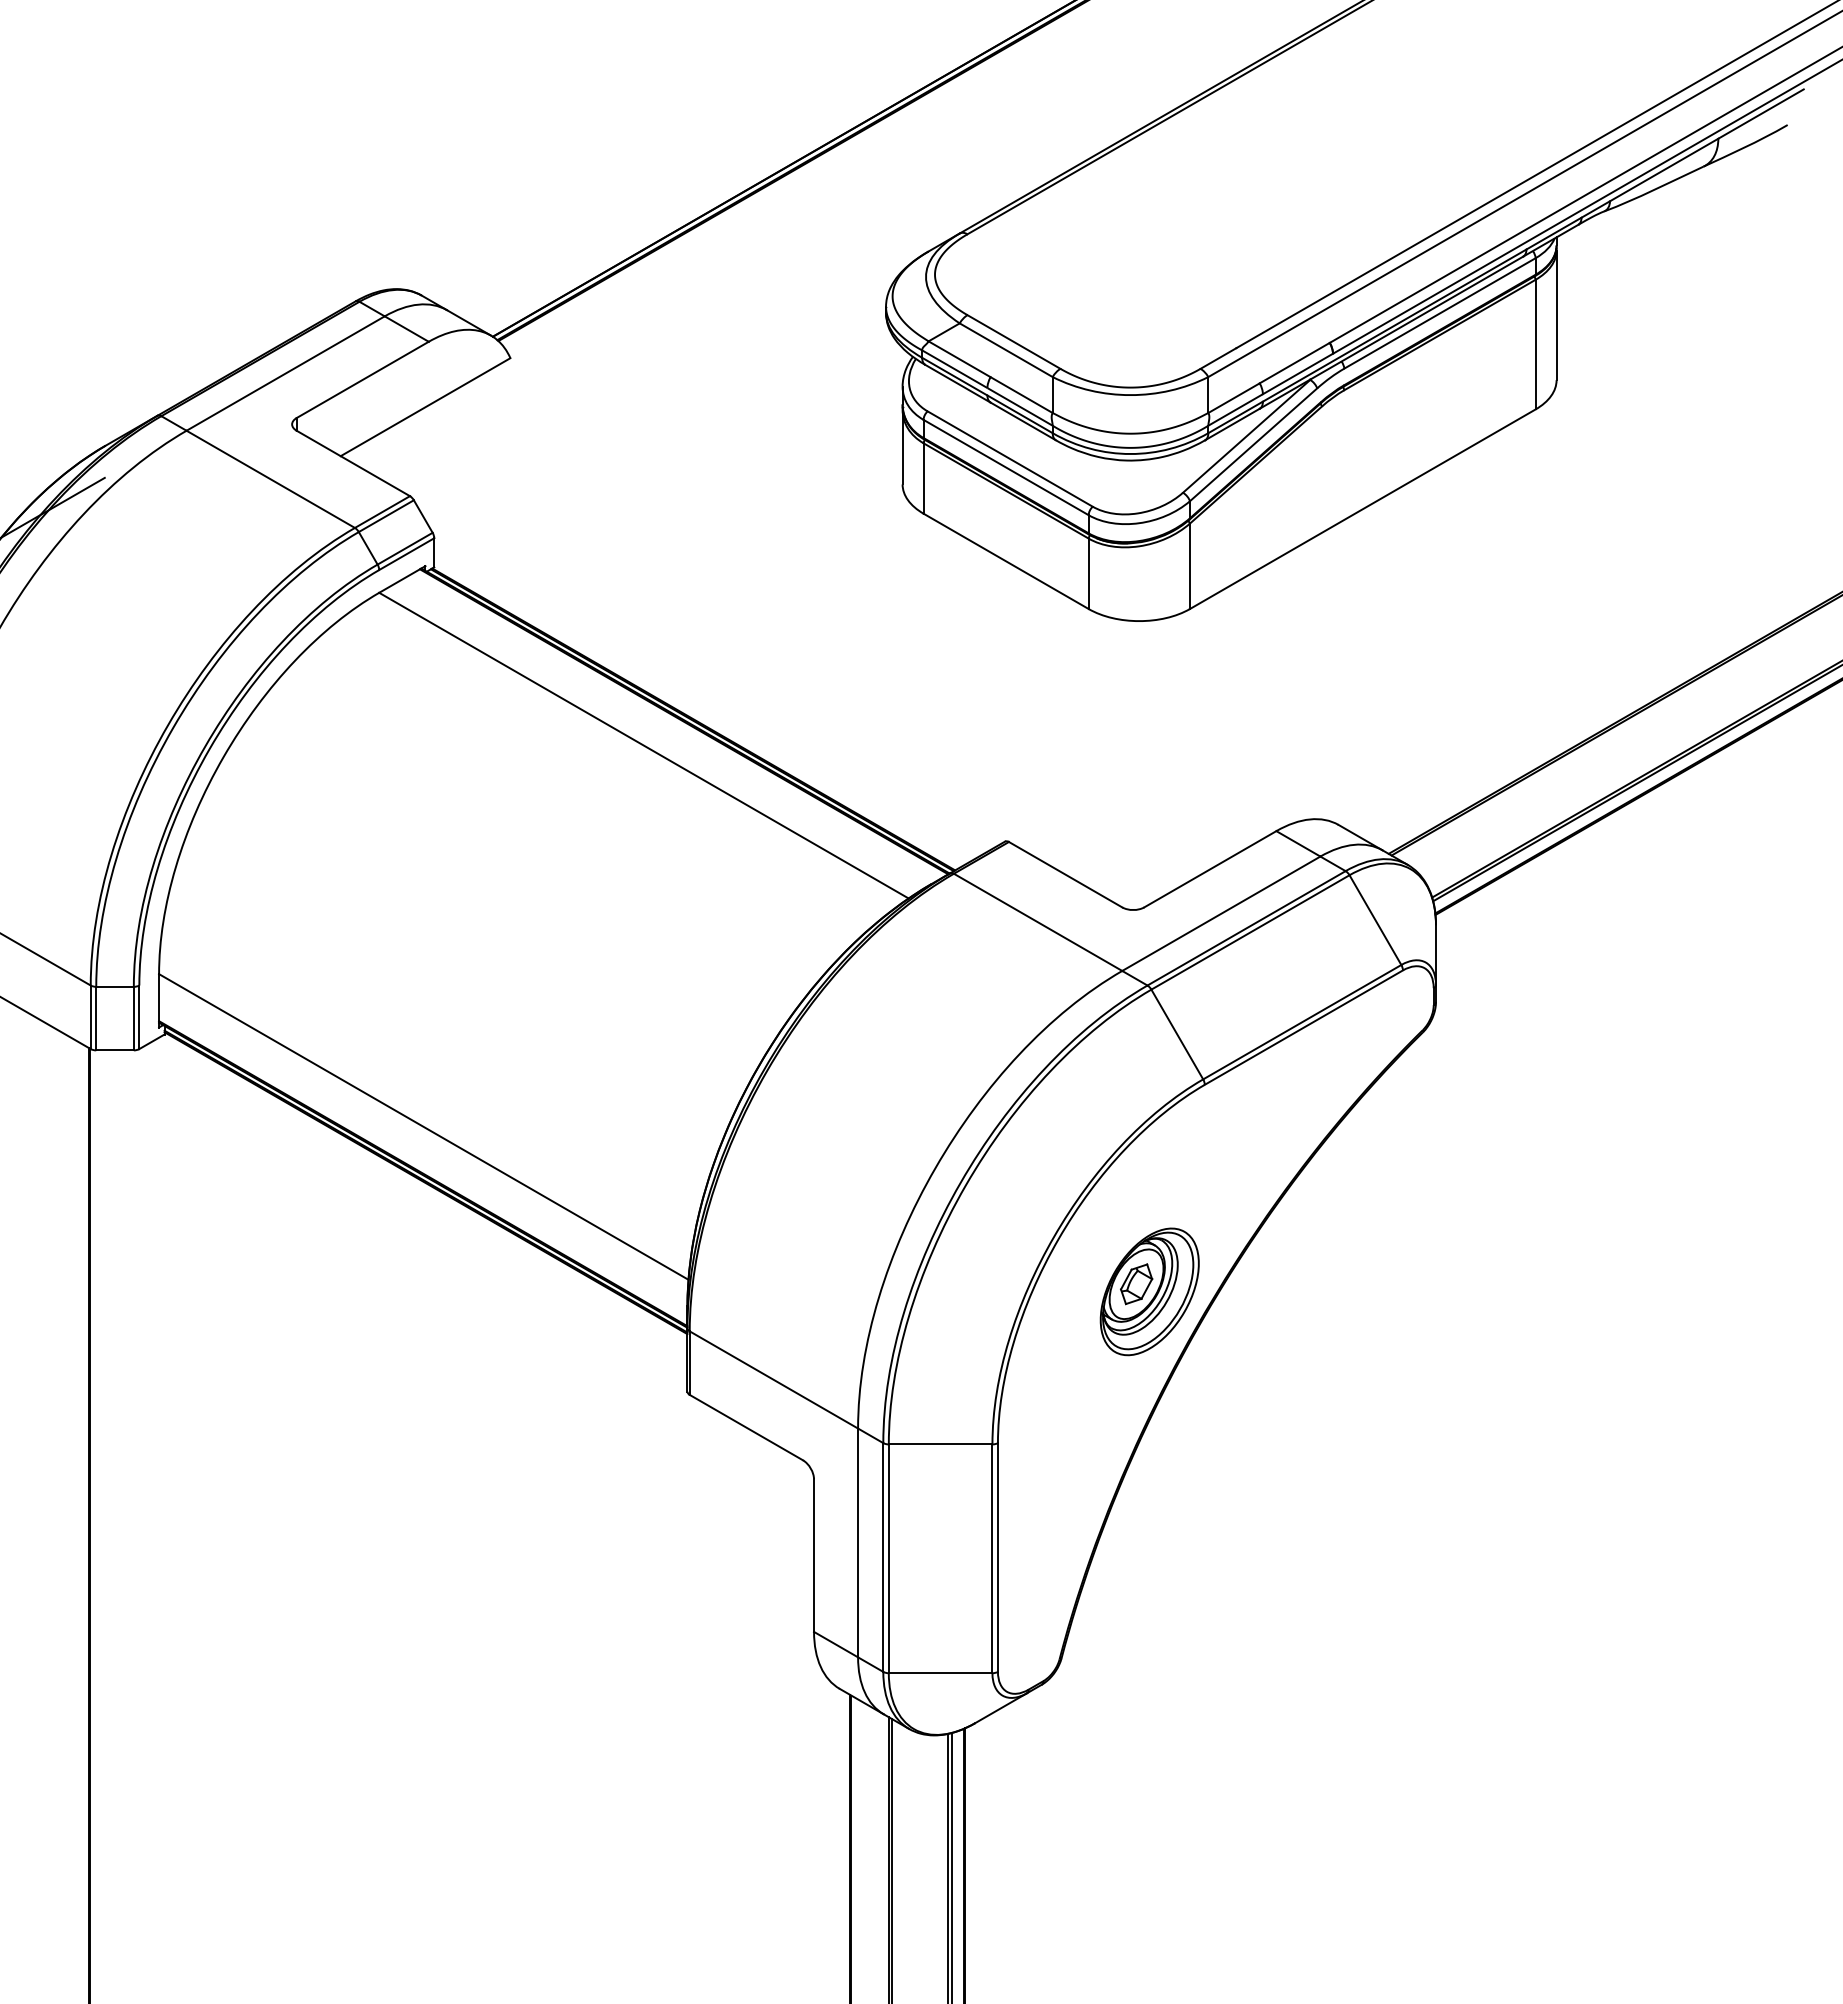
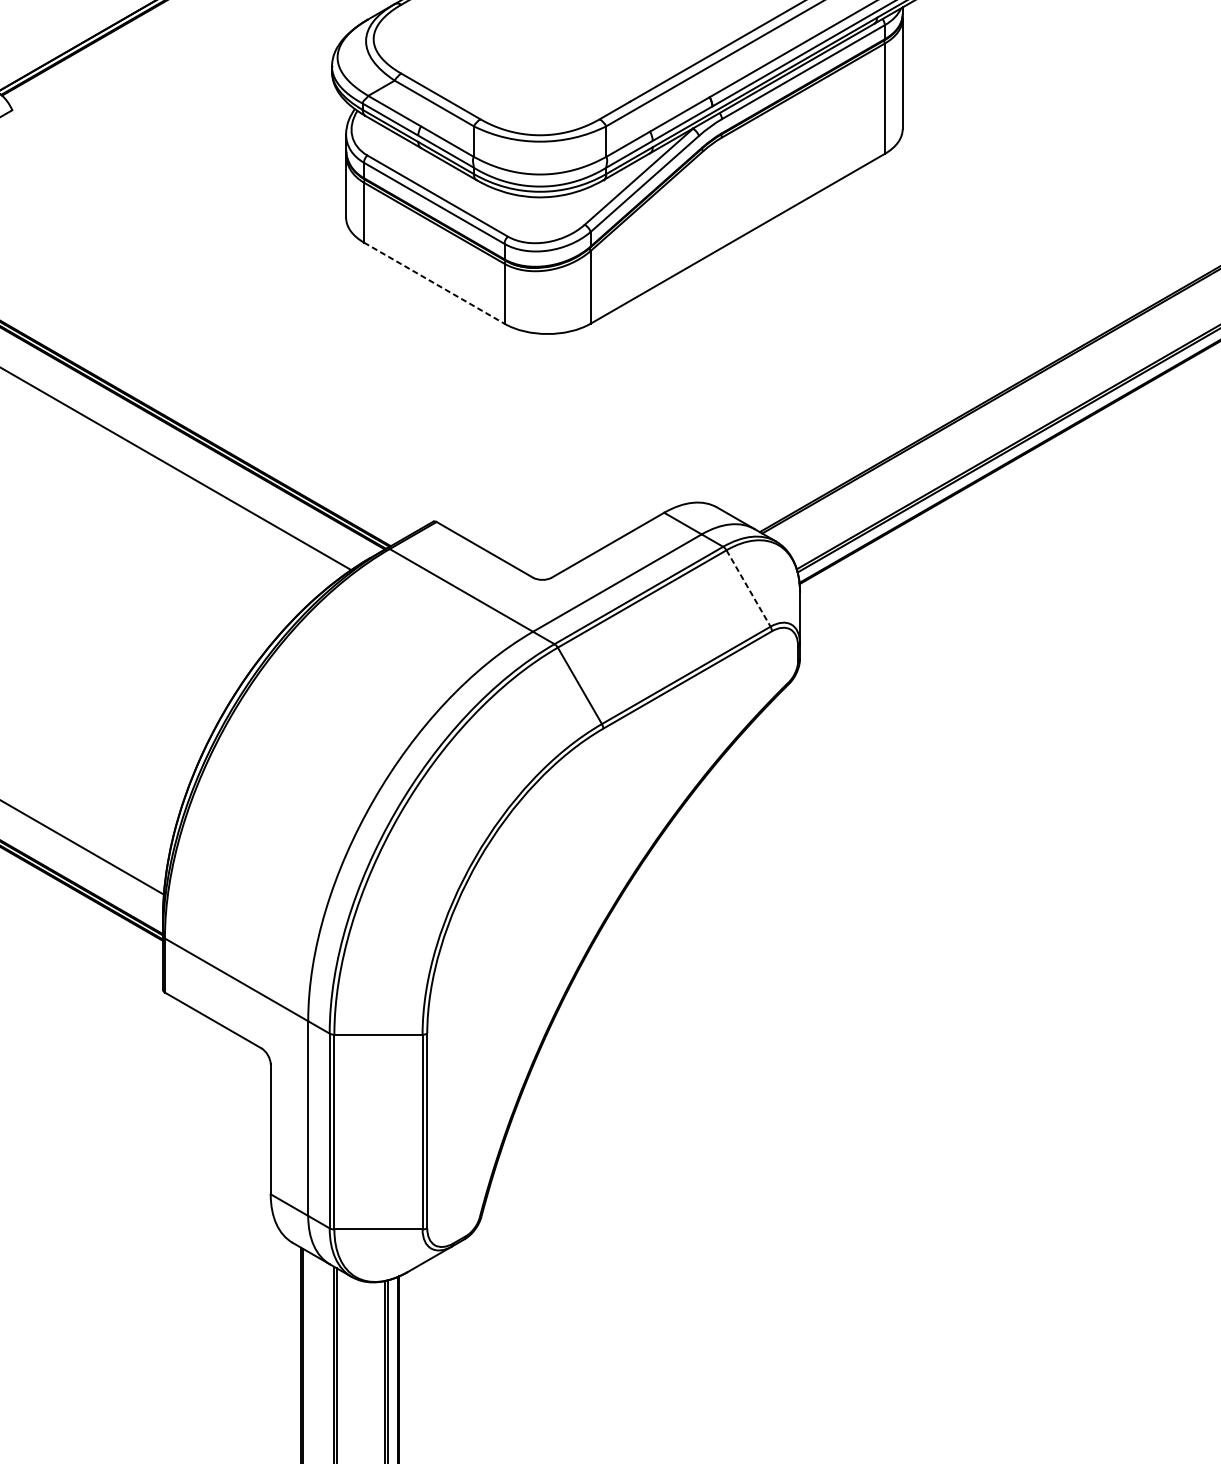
line: (1006, 561) -> (434, 283), solid -> dashed
line: (1375, 920) -> (748, 588), solid -> dashed
part: (1149, 1291) -> (556, 904), removed

